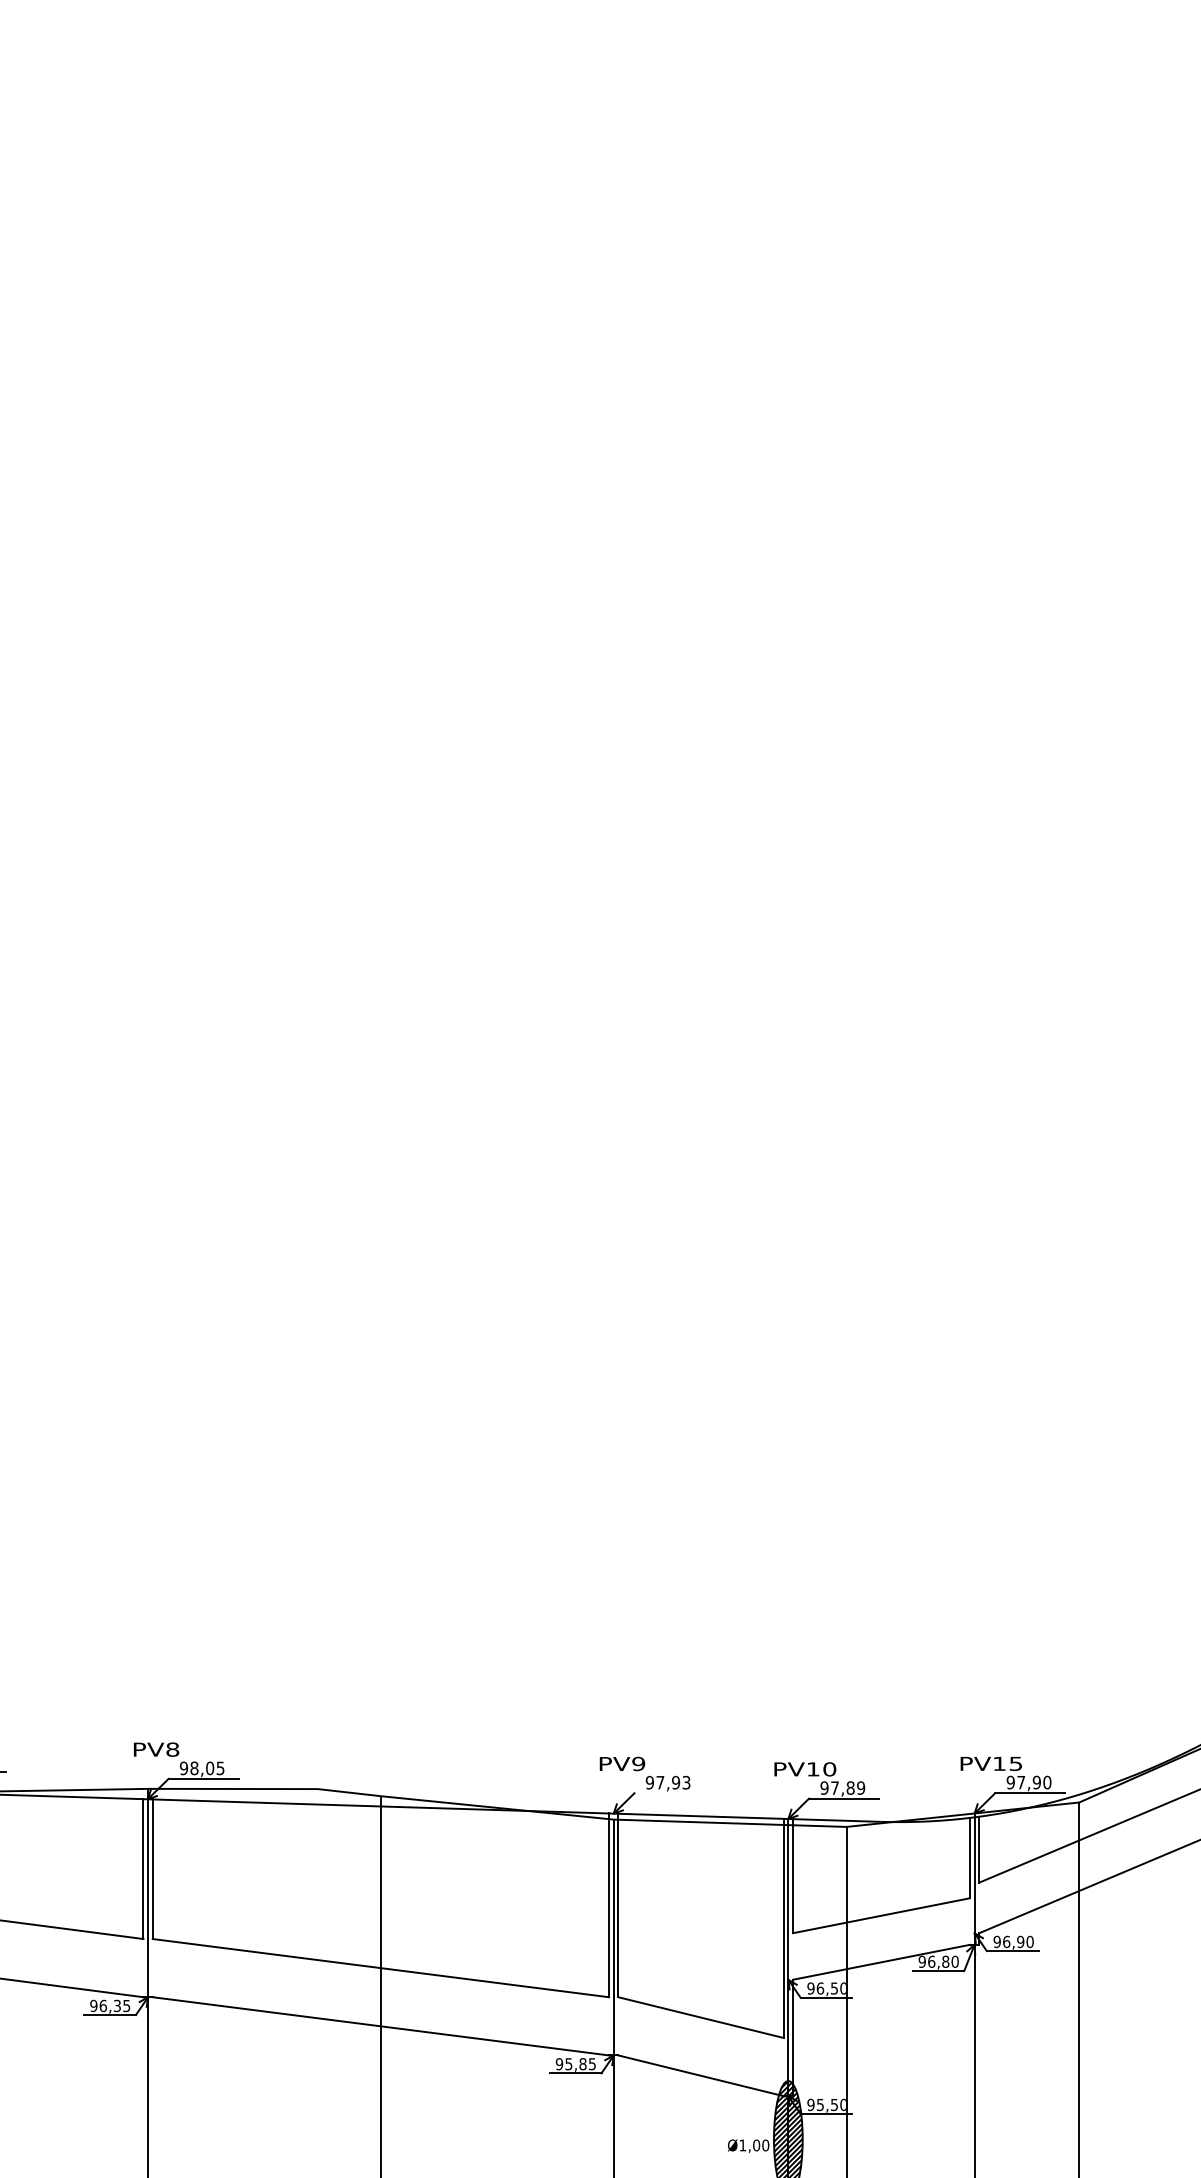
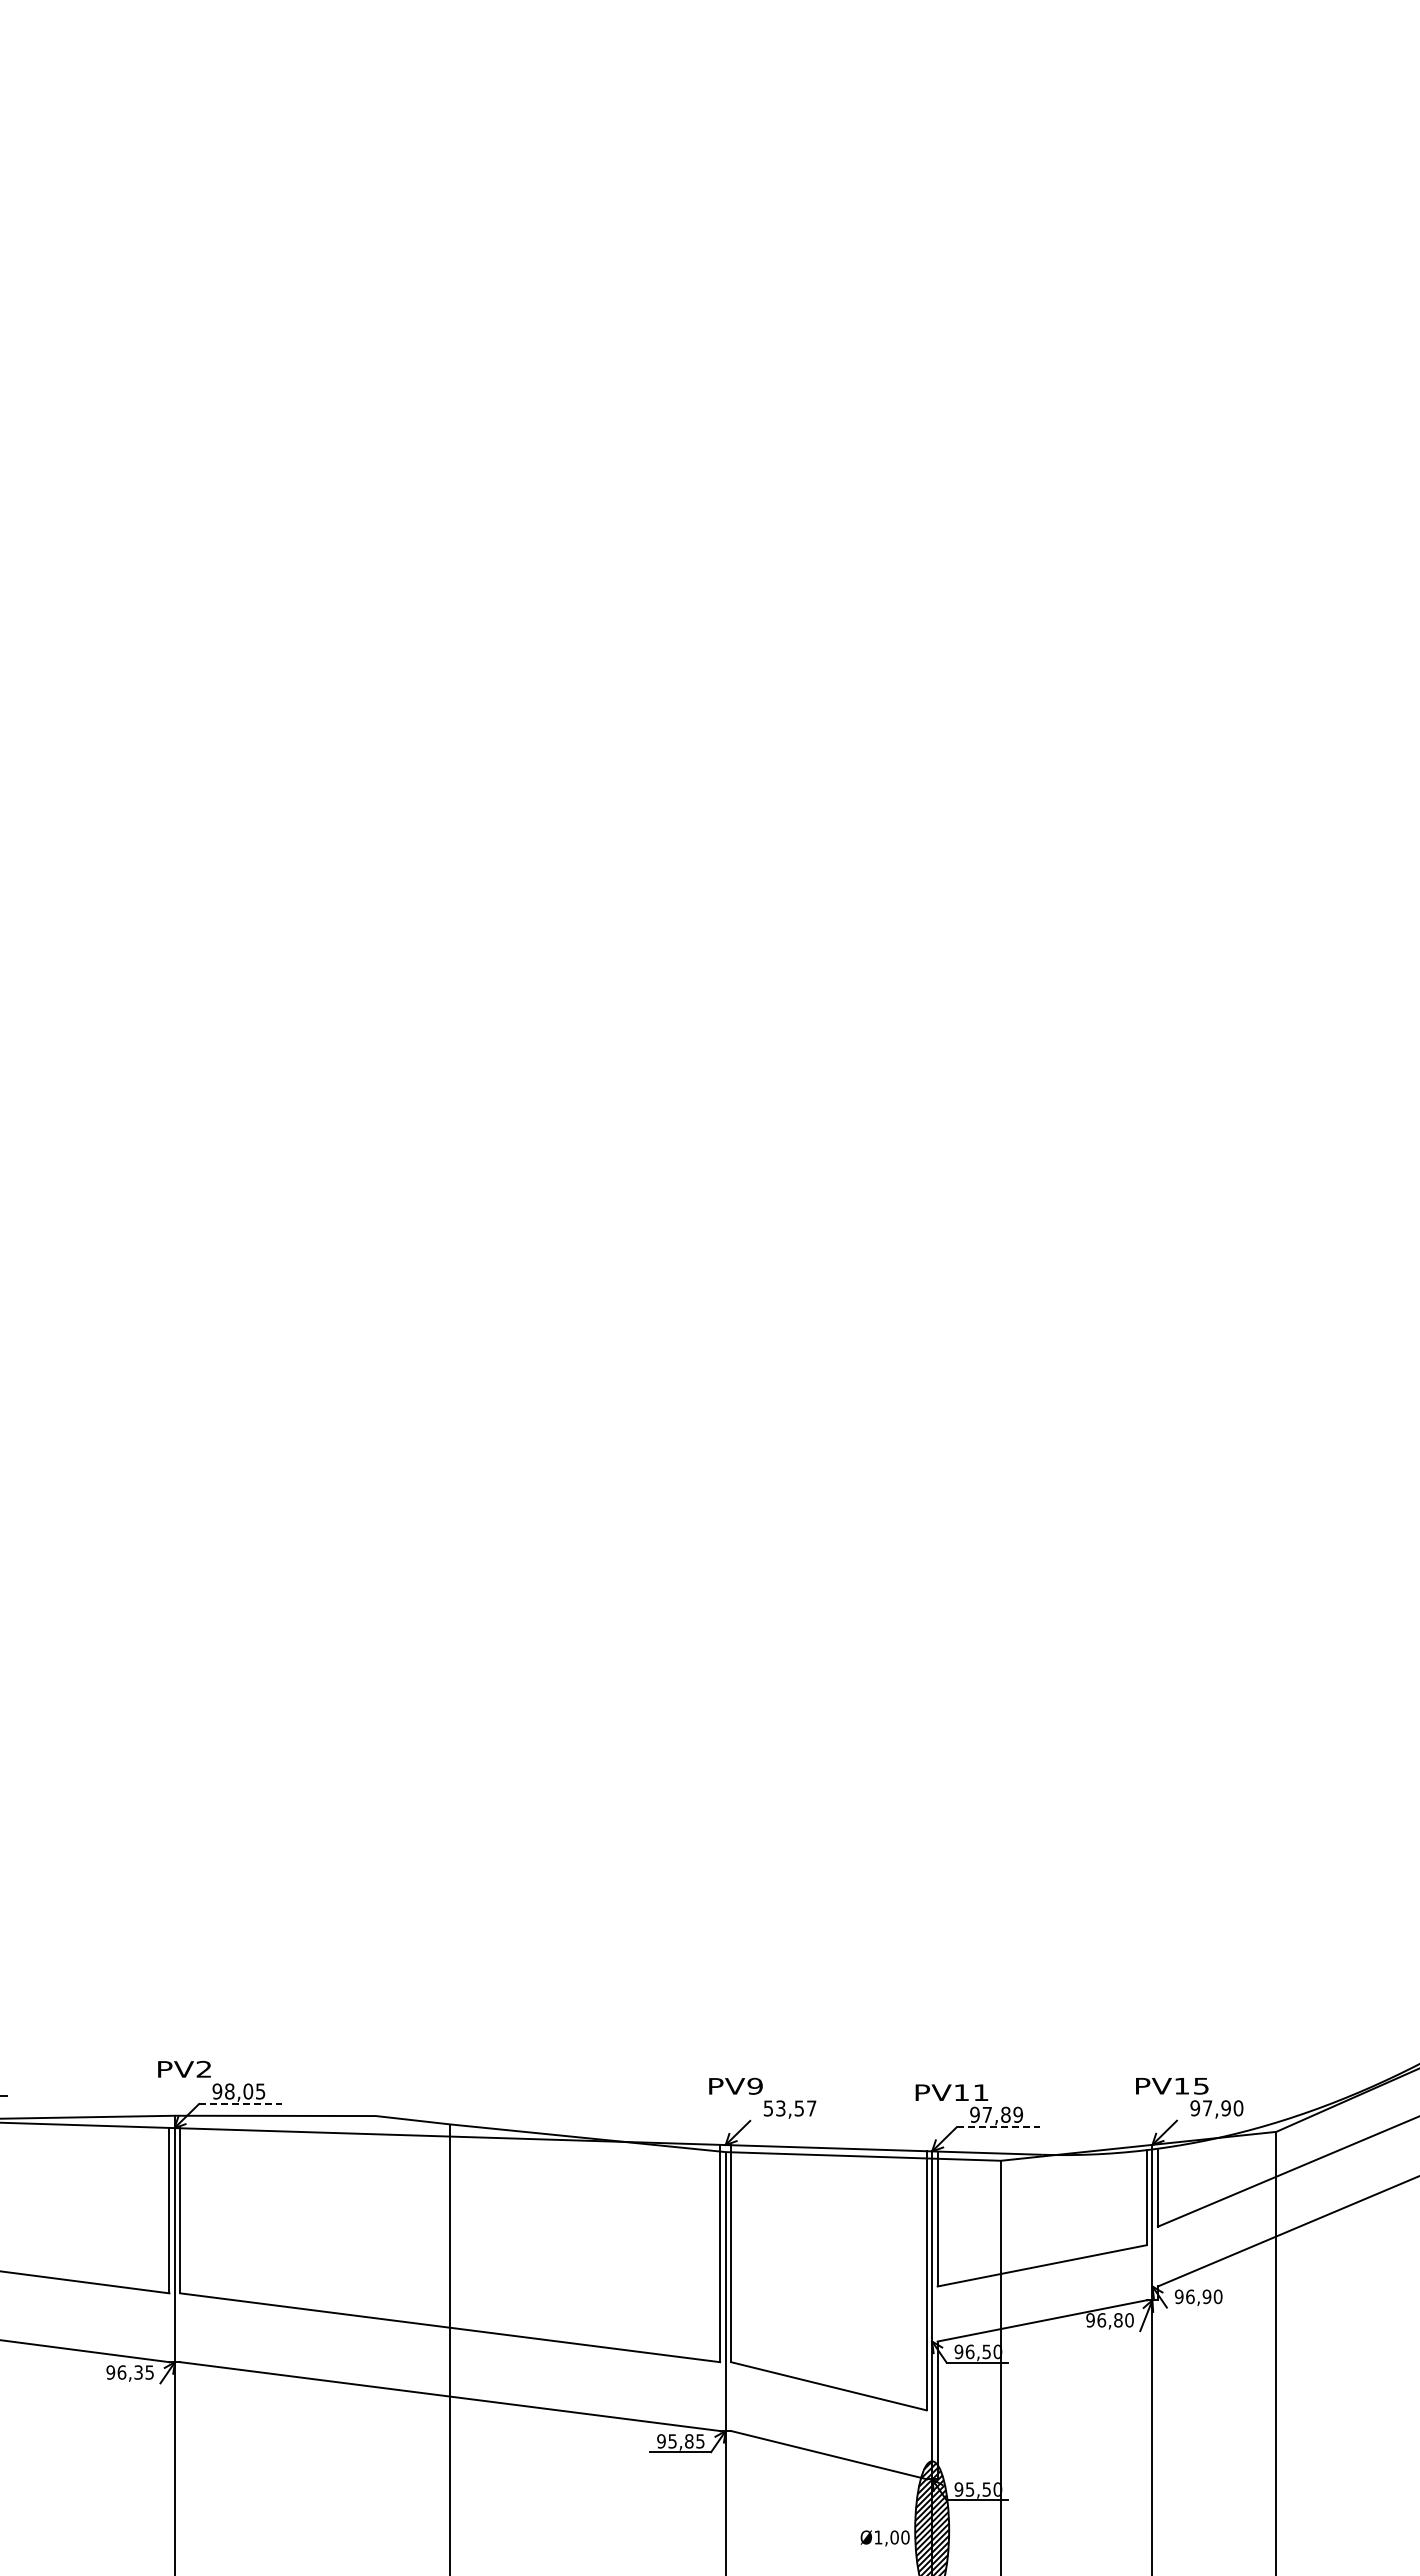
text: (172, 1749) -> (203, 2069), PV8 -> PV2
text: (829, 1769) -> (980, 2092), PV10 -> PV11
line: (204, 1778) -> (241, 2103), solid -> dashed
text: (667, 1782) -> (789, 2108), 97,93 -> 53,57
line: (1029, 1792) -> (1217, 2120), removed
line: (844, 1798) -> (998, 2127), solid -> dashed
line: (1012, 1950) -> (1197, 2307), removed
line: (938, 1971) -> (1109, 2331), removed
line: (109, 2015) -> (129, 2383), removed

